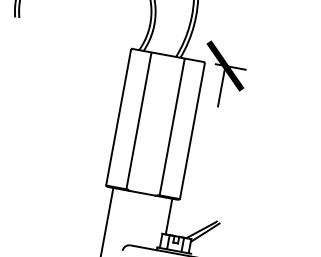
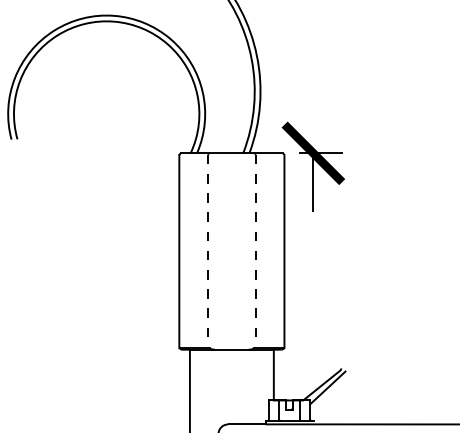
line: (139, 121) -> (208, 251), solid -> dashed
line: (172, 127) -> (255, 251), solid -> dashed

